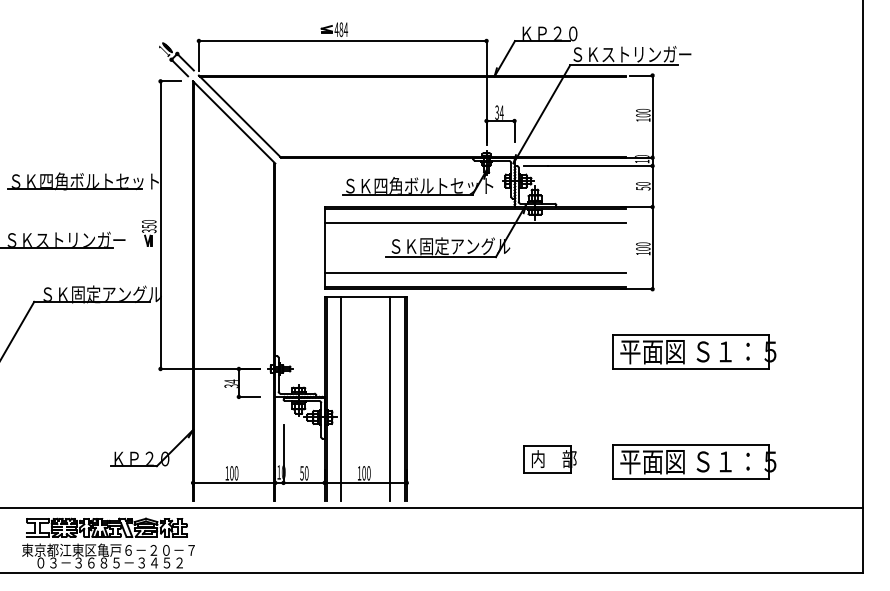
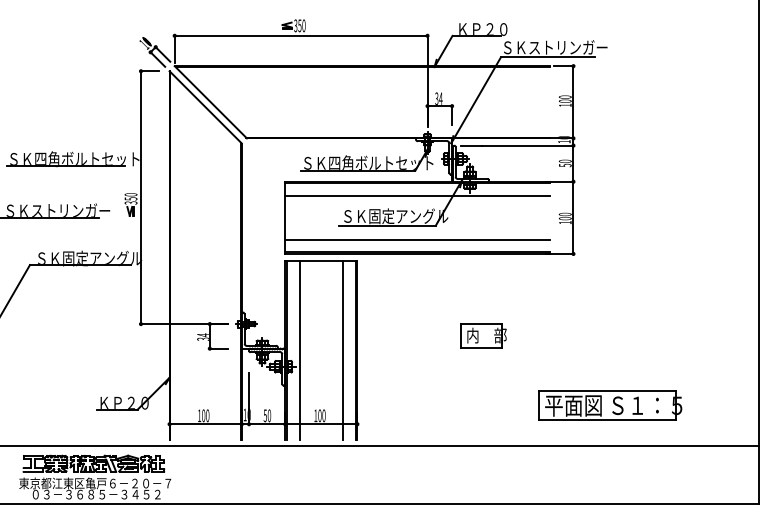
text: (341, 29) -> (300, 25), 484 -> 350
part: (694, 351) -> (610, 308), removed
part: (549, 459) -> (482, 335), moved

